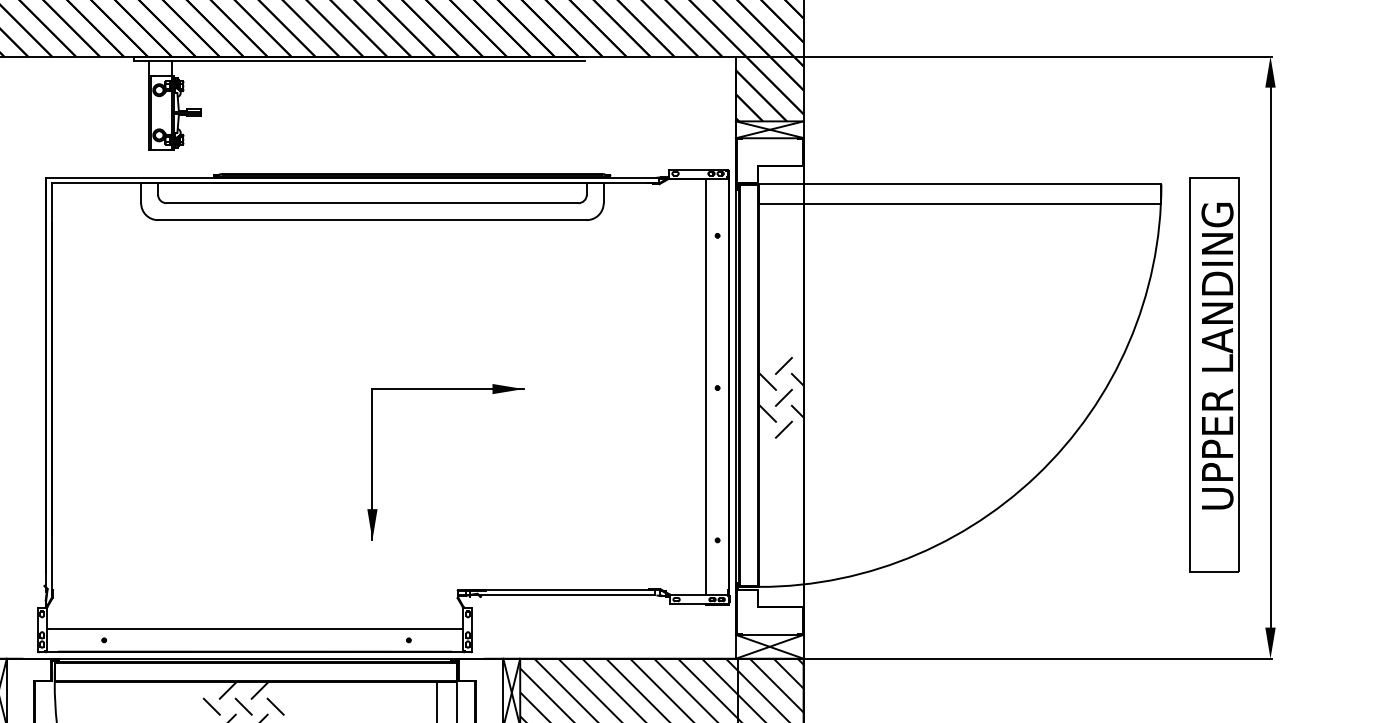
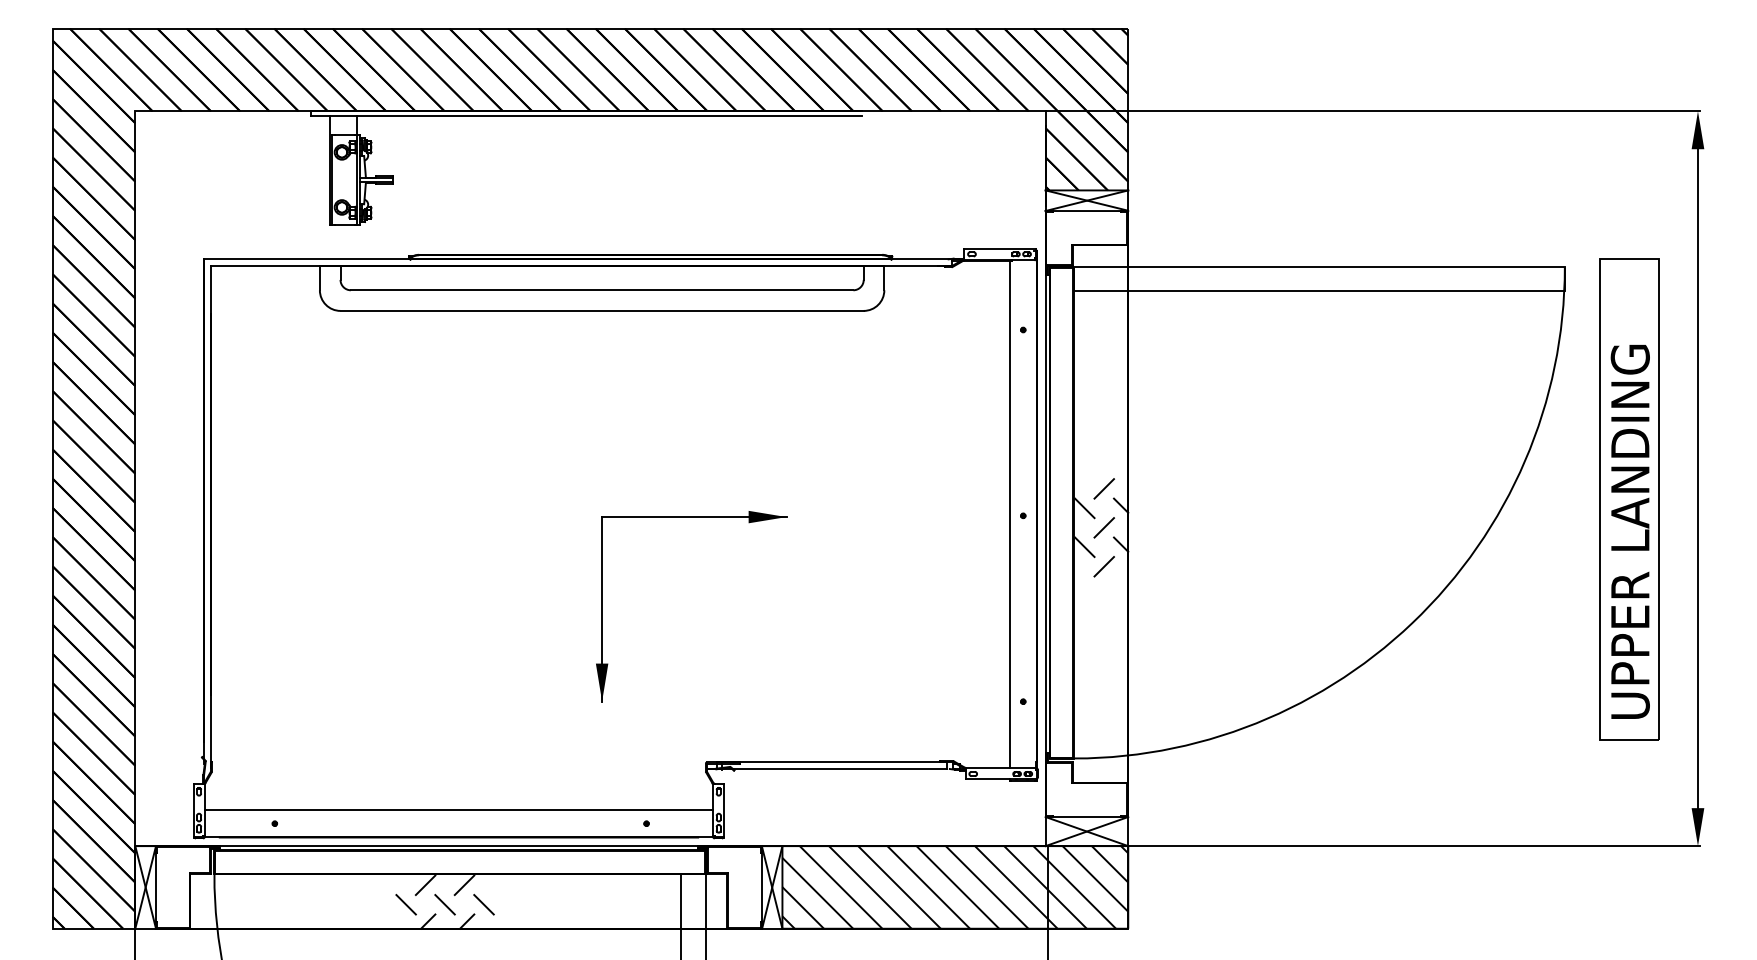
text: (1216, 355) -> (1629, 531), moved

